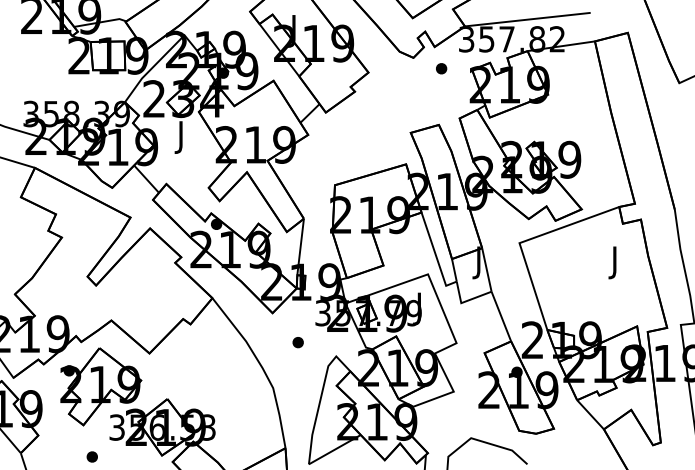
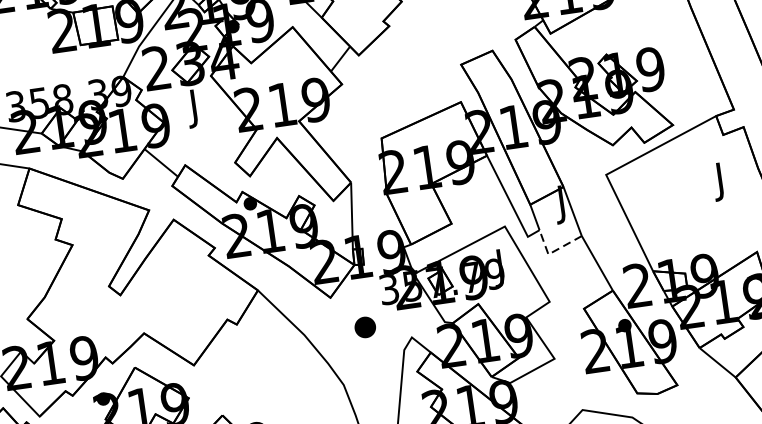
line: (464, 301) -> (551, 252), solid -> dashed
part: (297, 342) -> (364, 327), size x1.6

